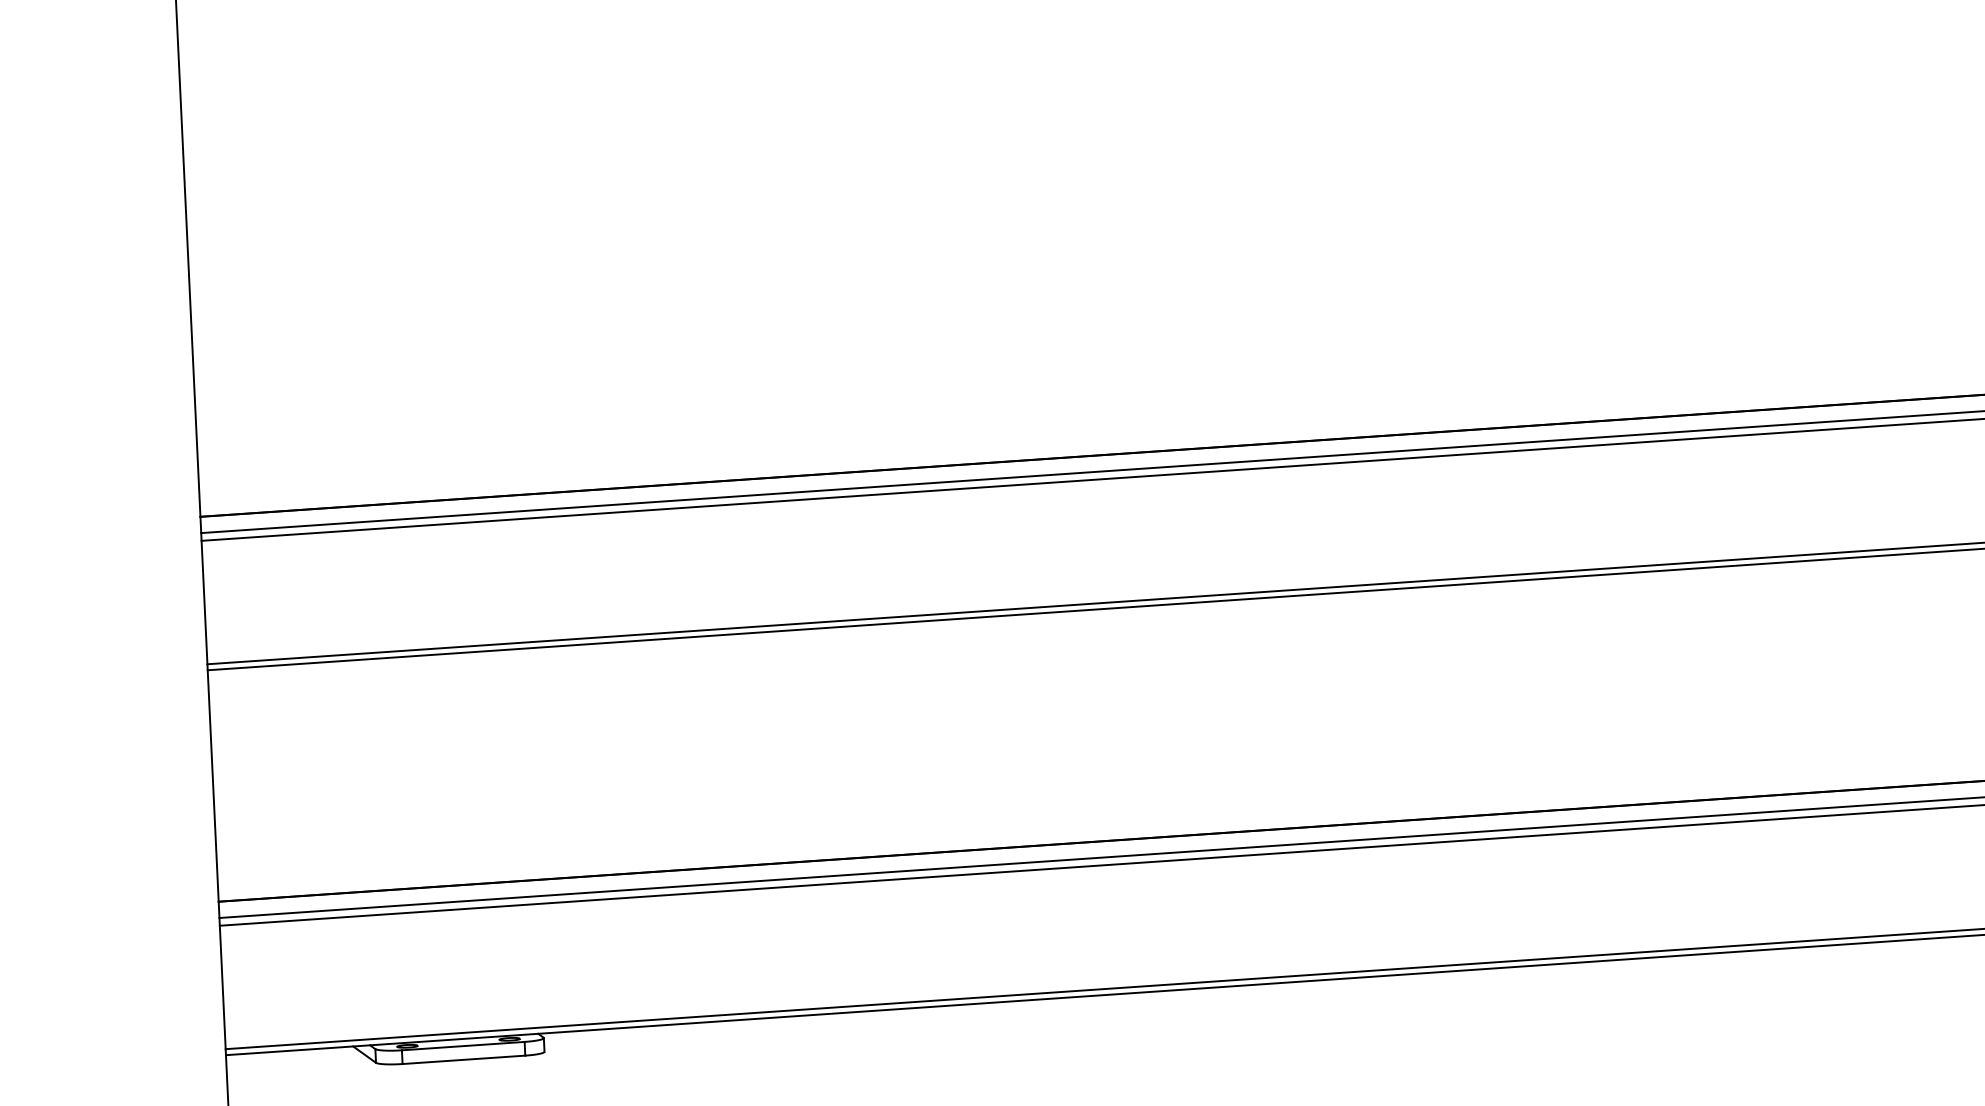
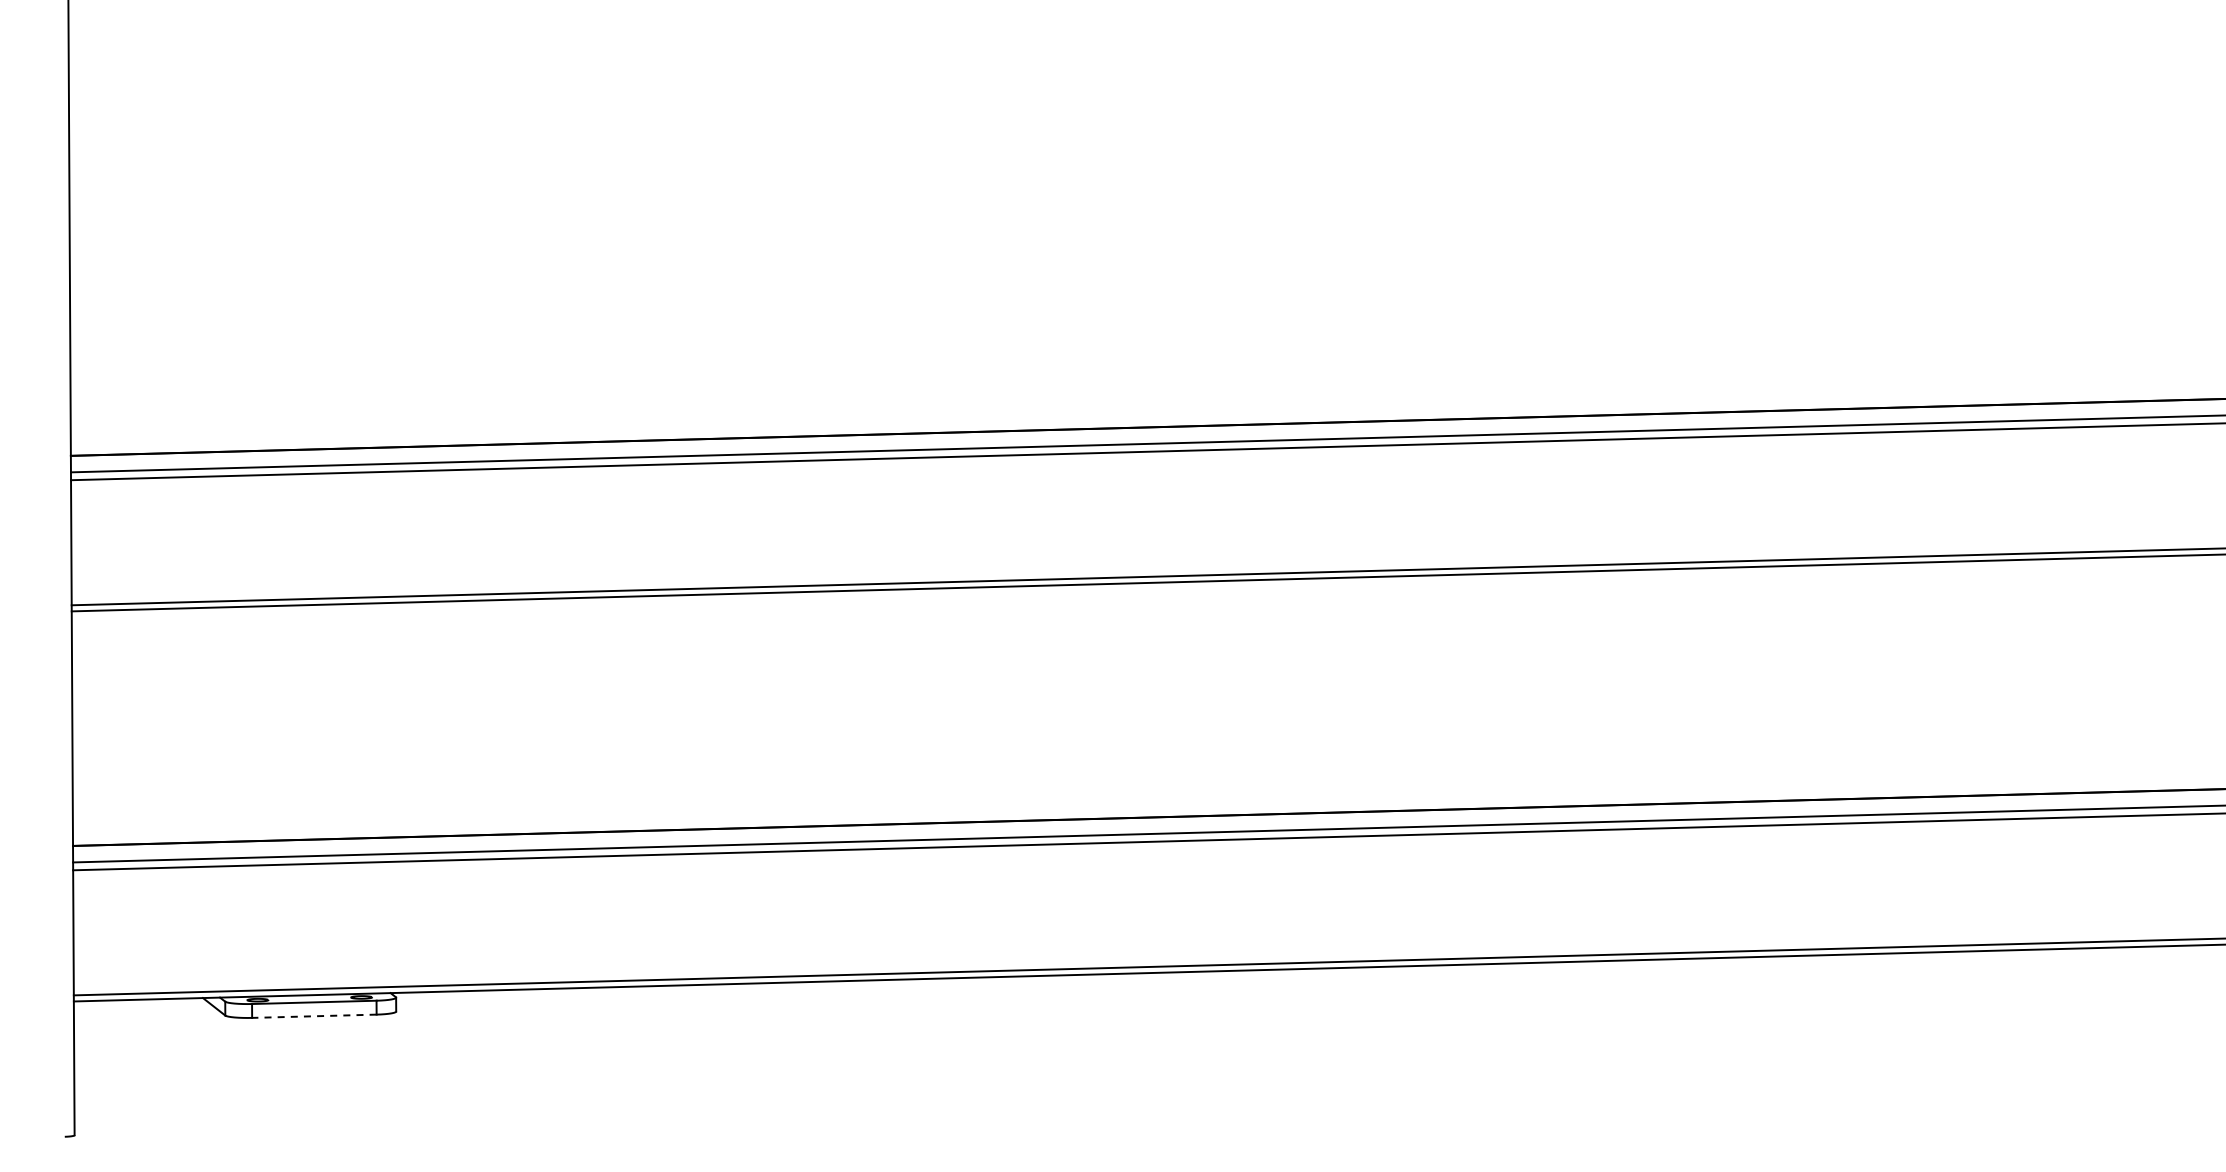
line: (463, 1060) -> (313, 1016), solid -> dashed

